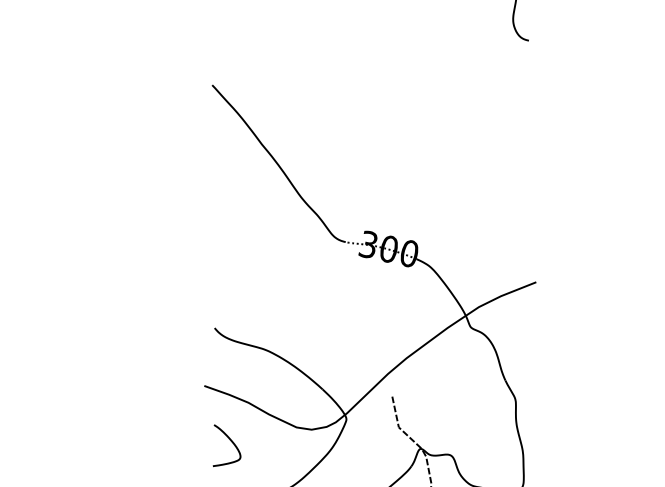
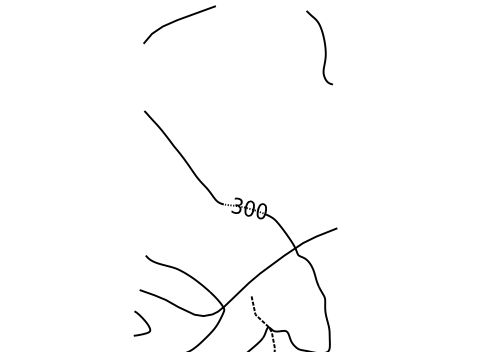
curve: (230, 442) -> (144, 321), moved

